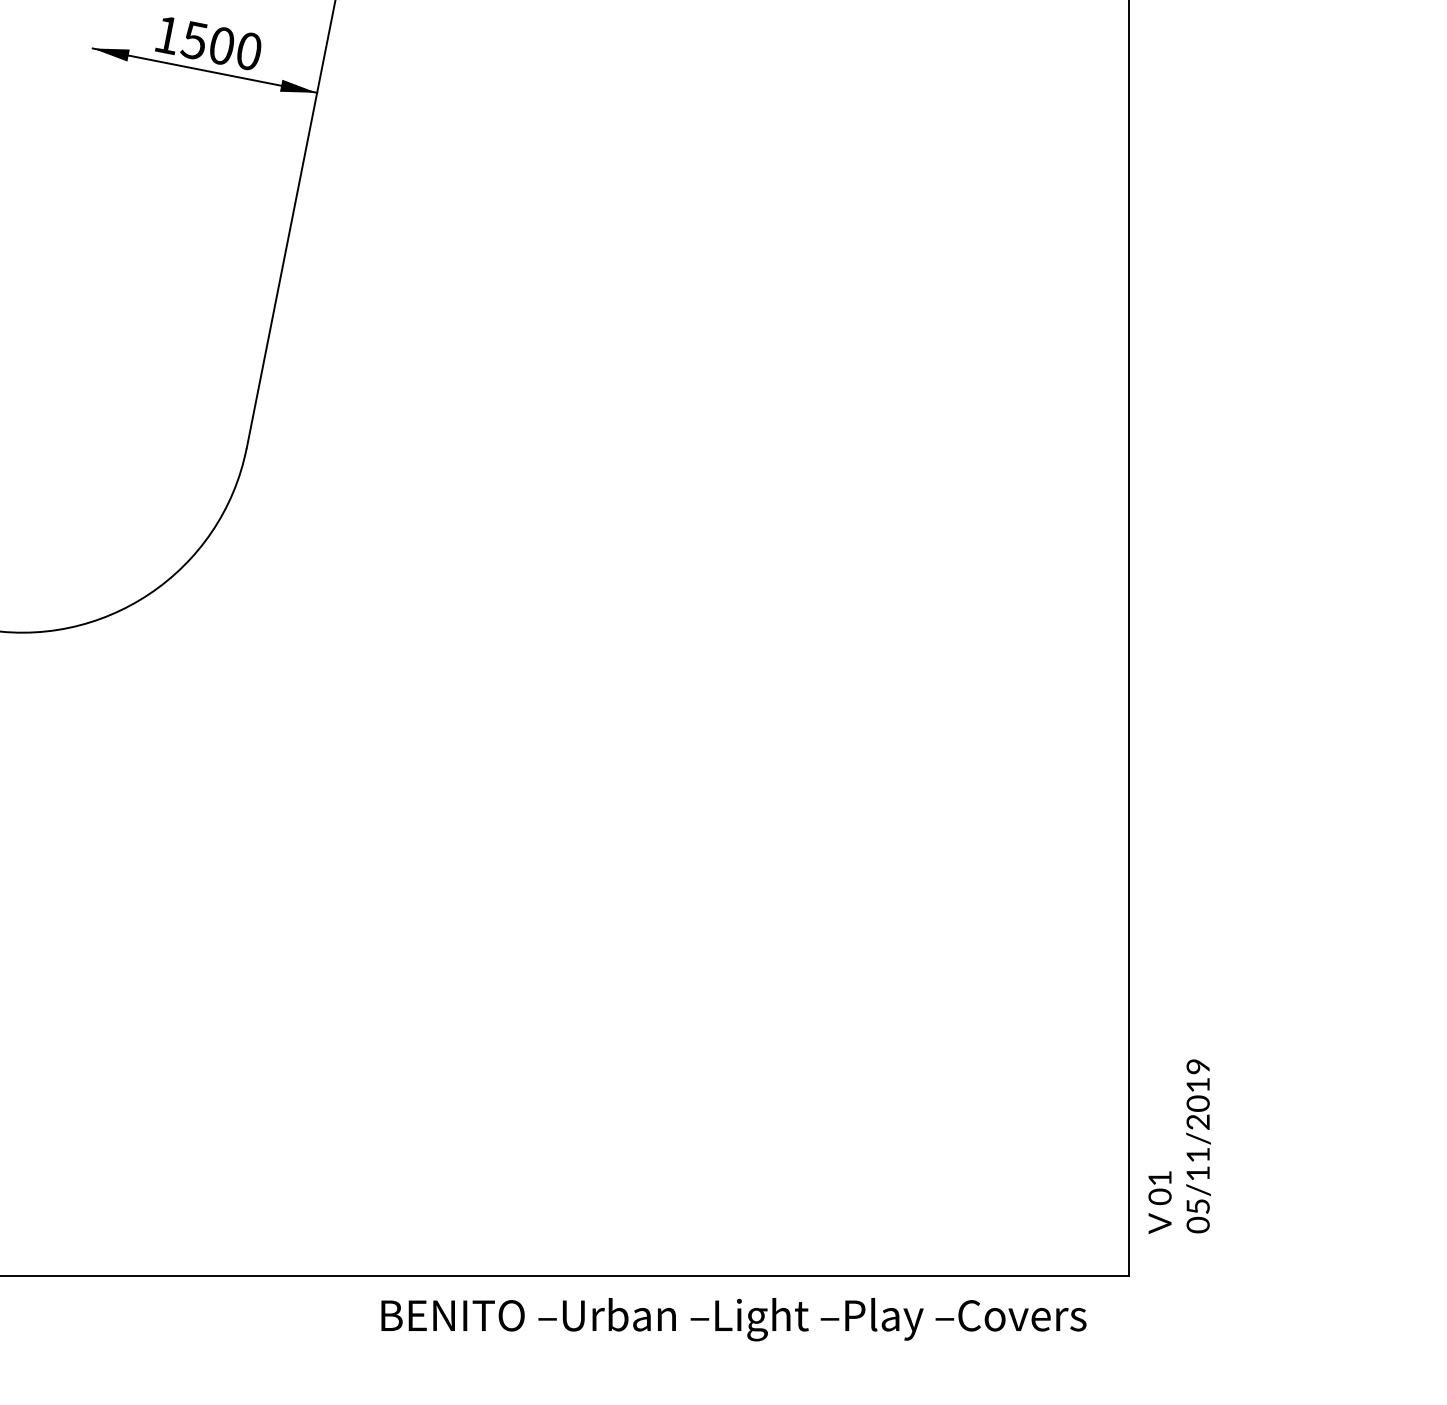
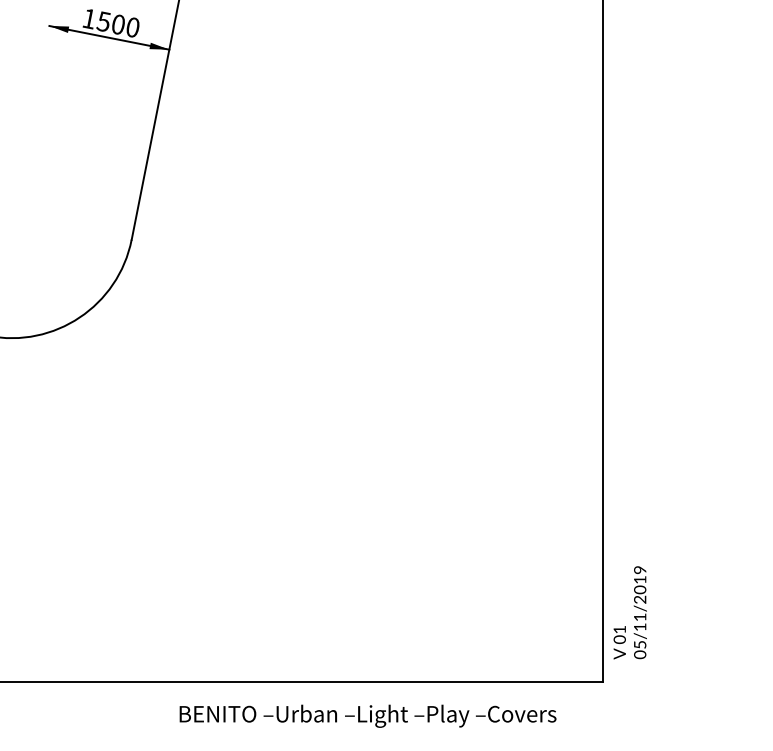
text: (732, 1318) -> (367, 715), moved

